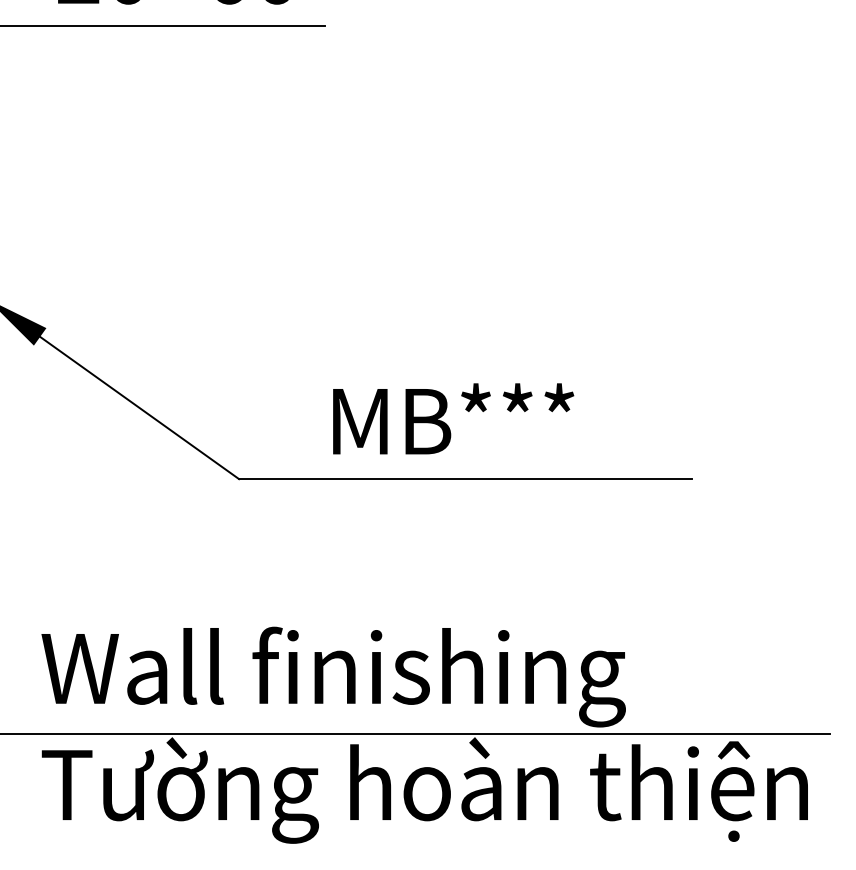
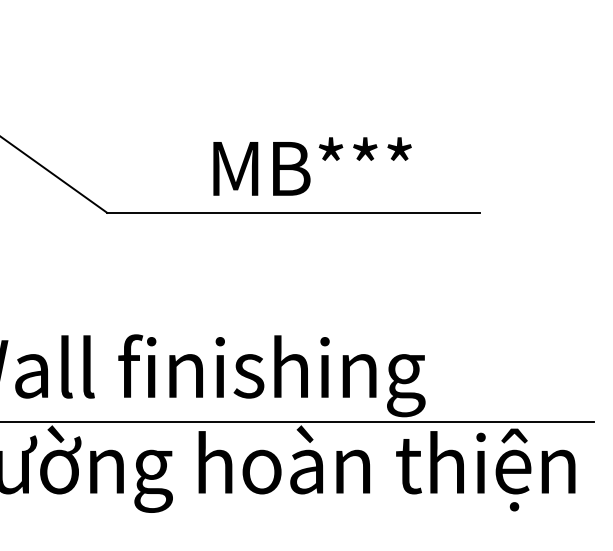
text: (453, 418) -> (312, 166), moved

